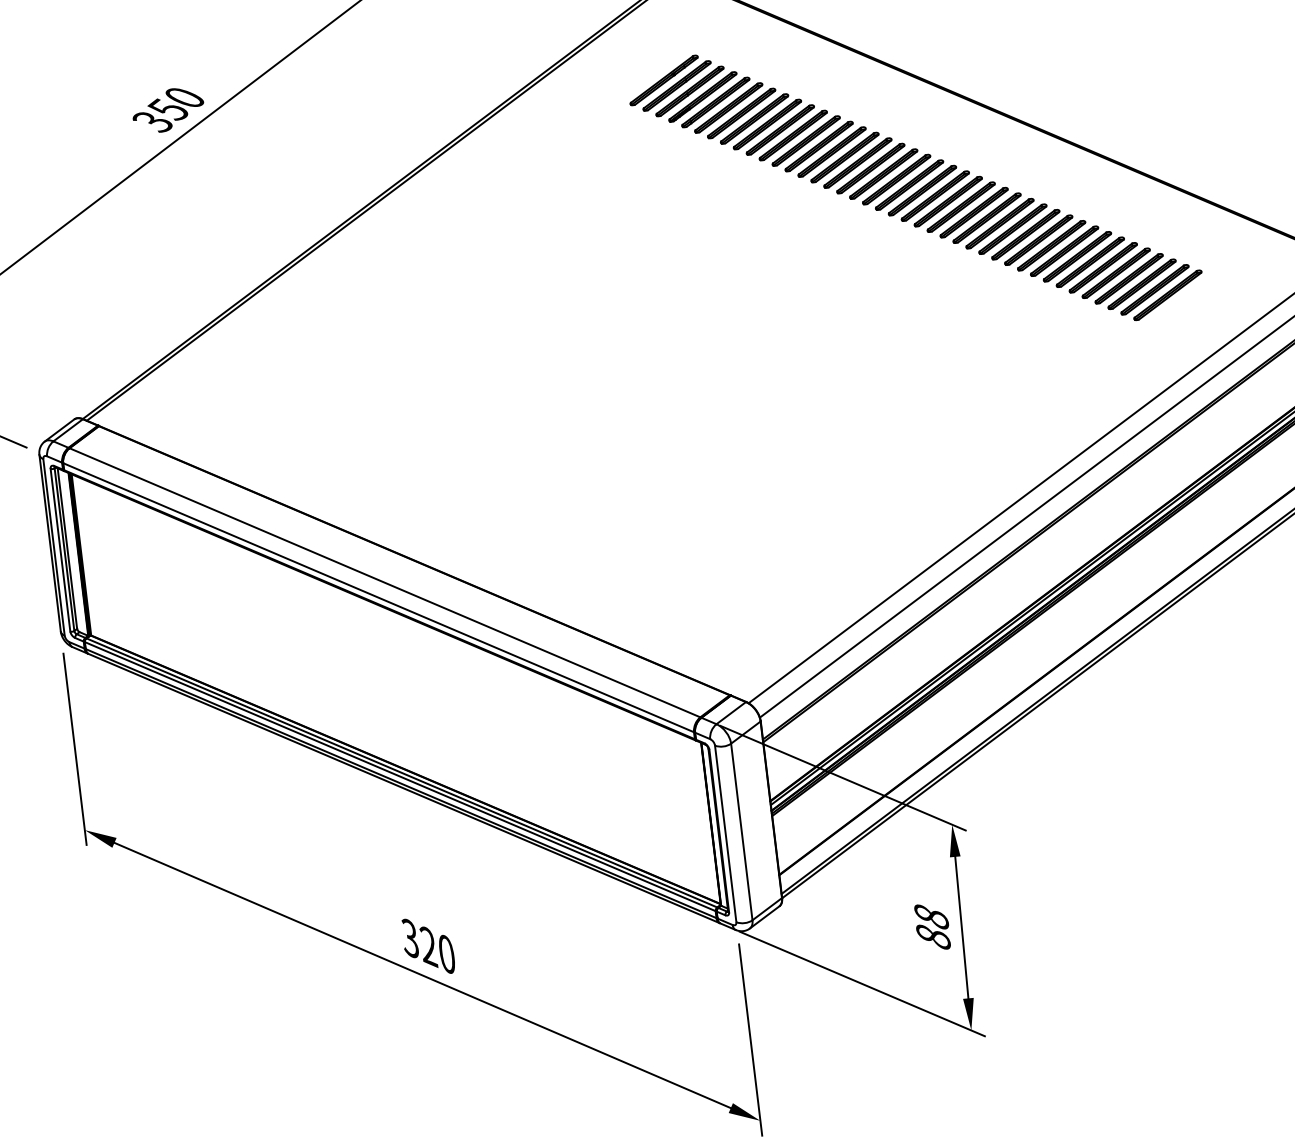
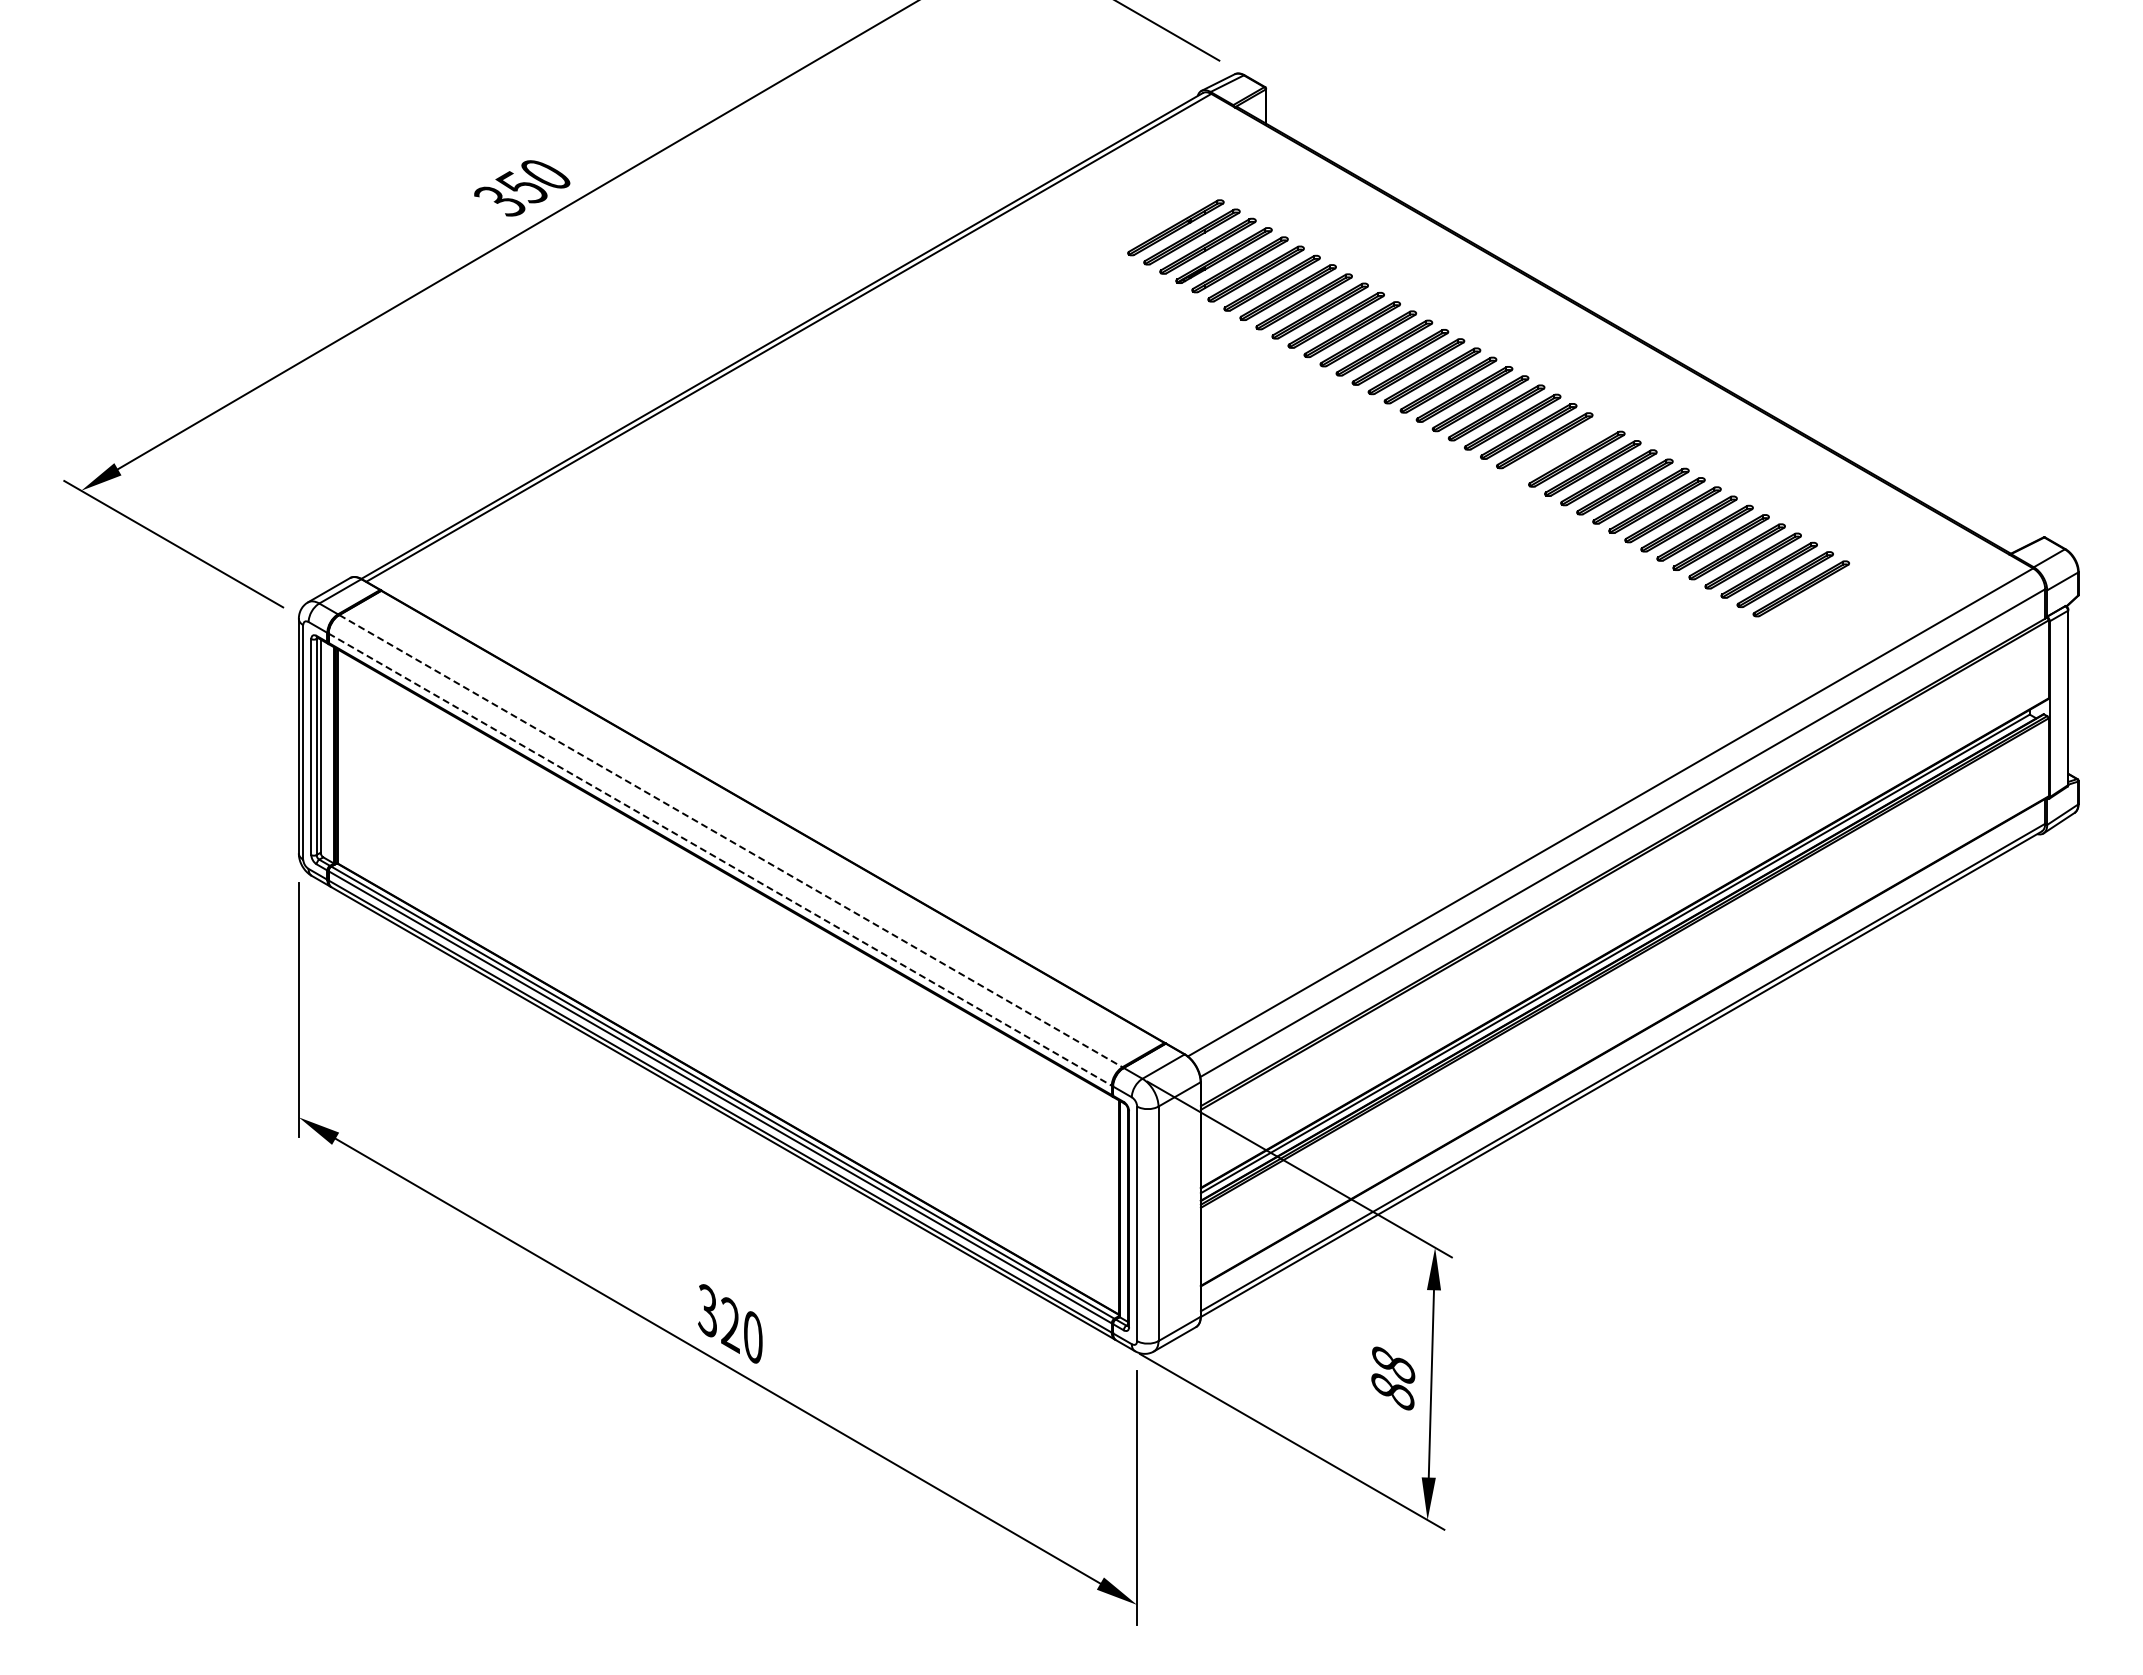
part: (973, 212) -> (1560, 449), removed
line: (385, 583) -> (731, 841), solid -> dashed
line: (378, 597) -> (720, 859), solid -> dashed

